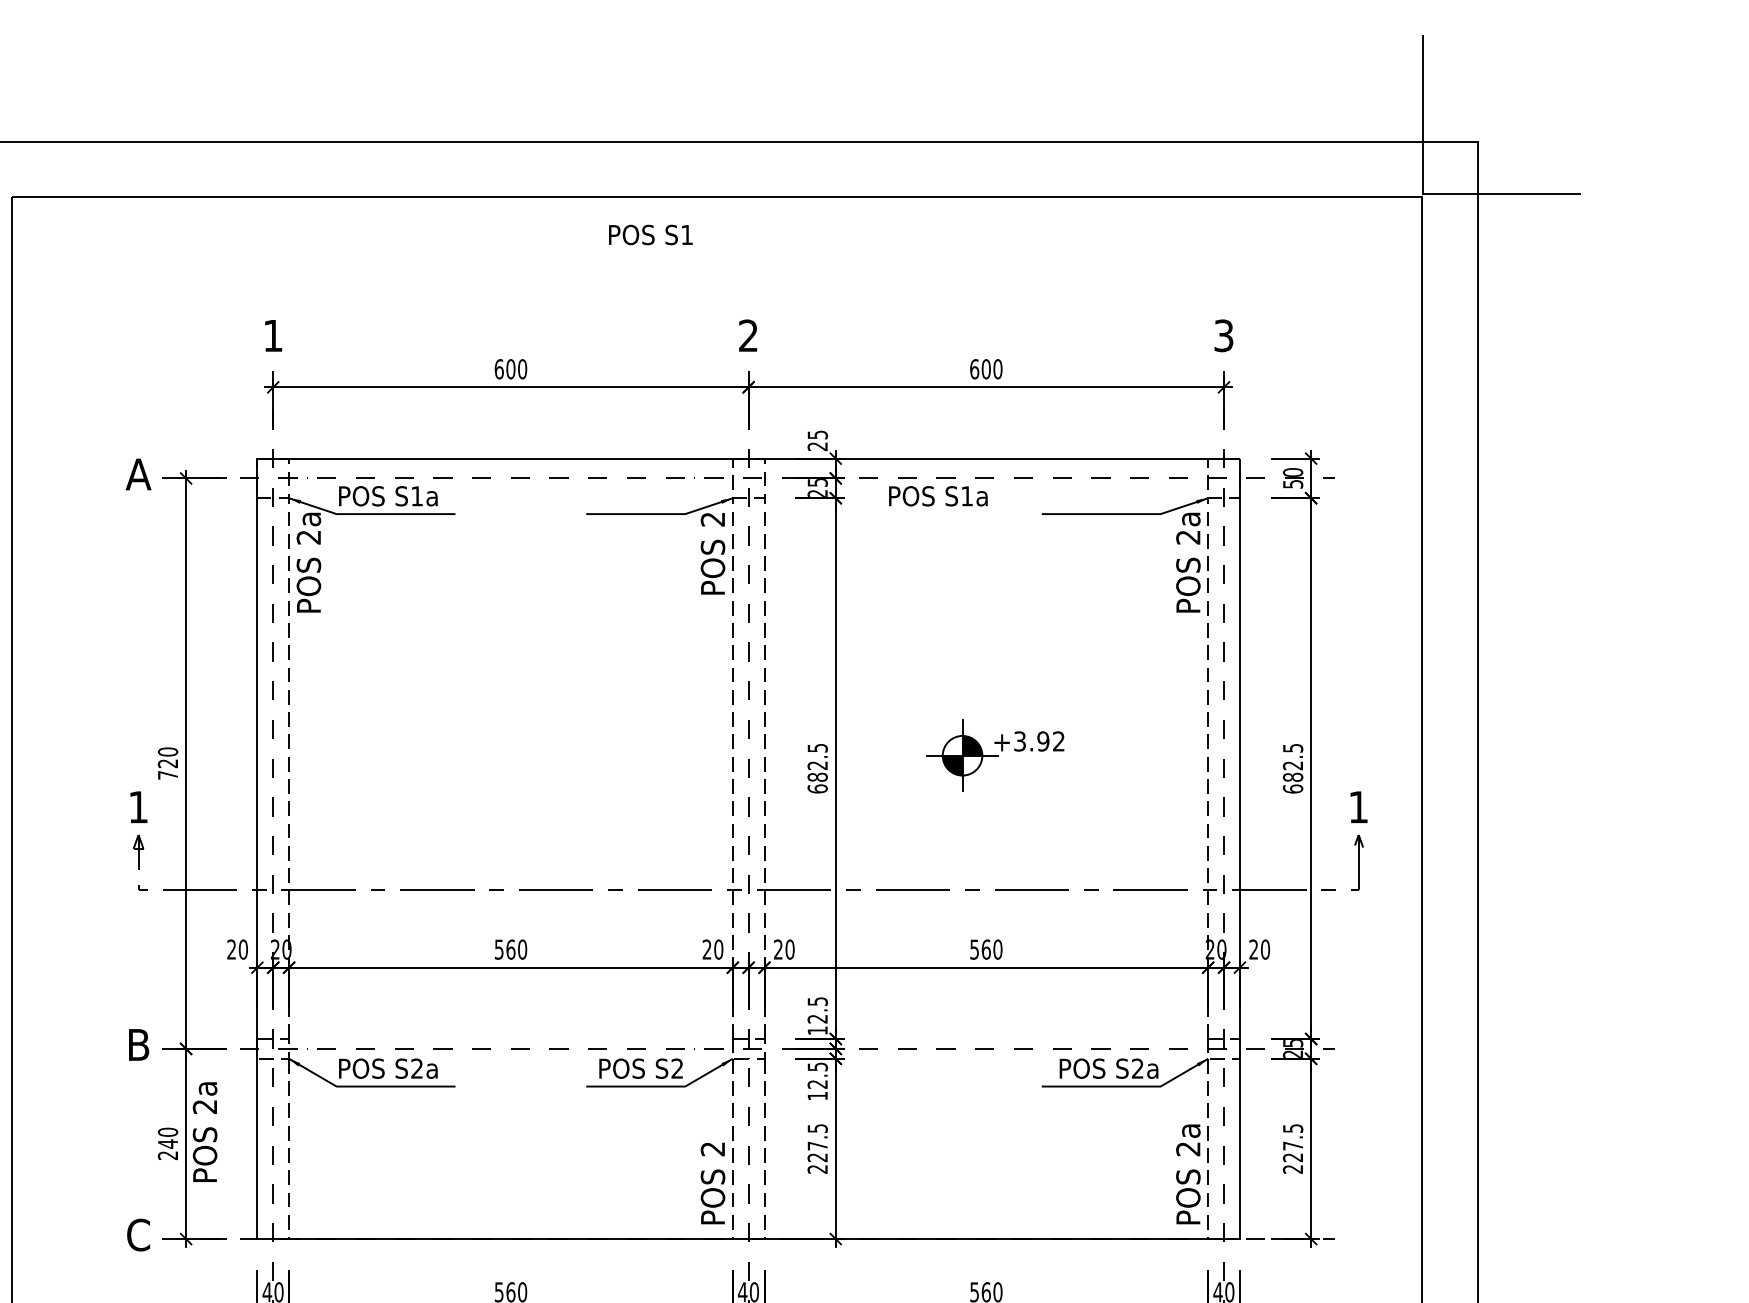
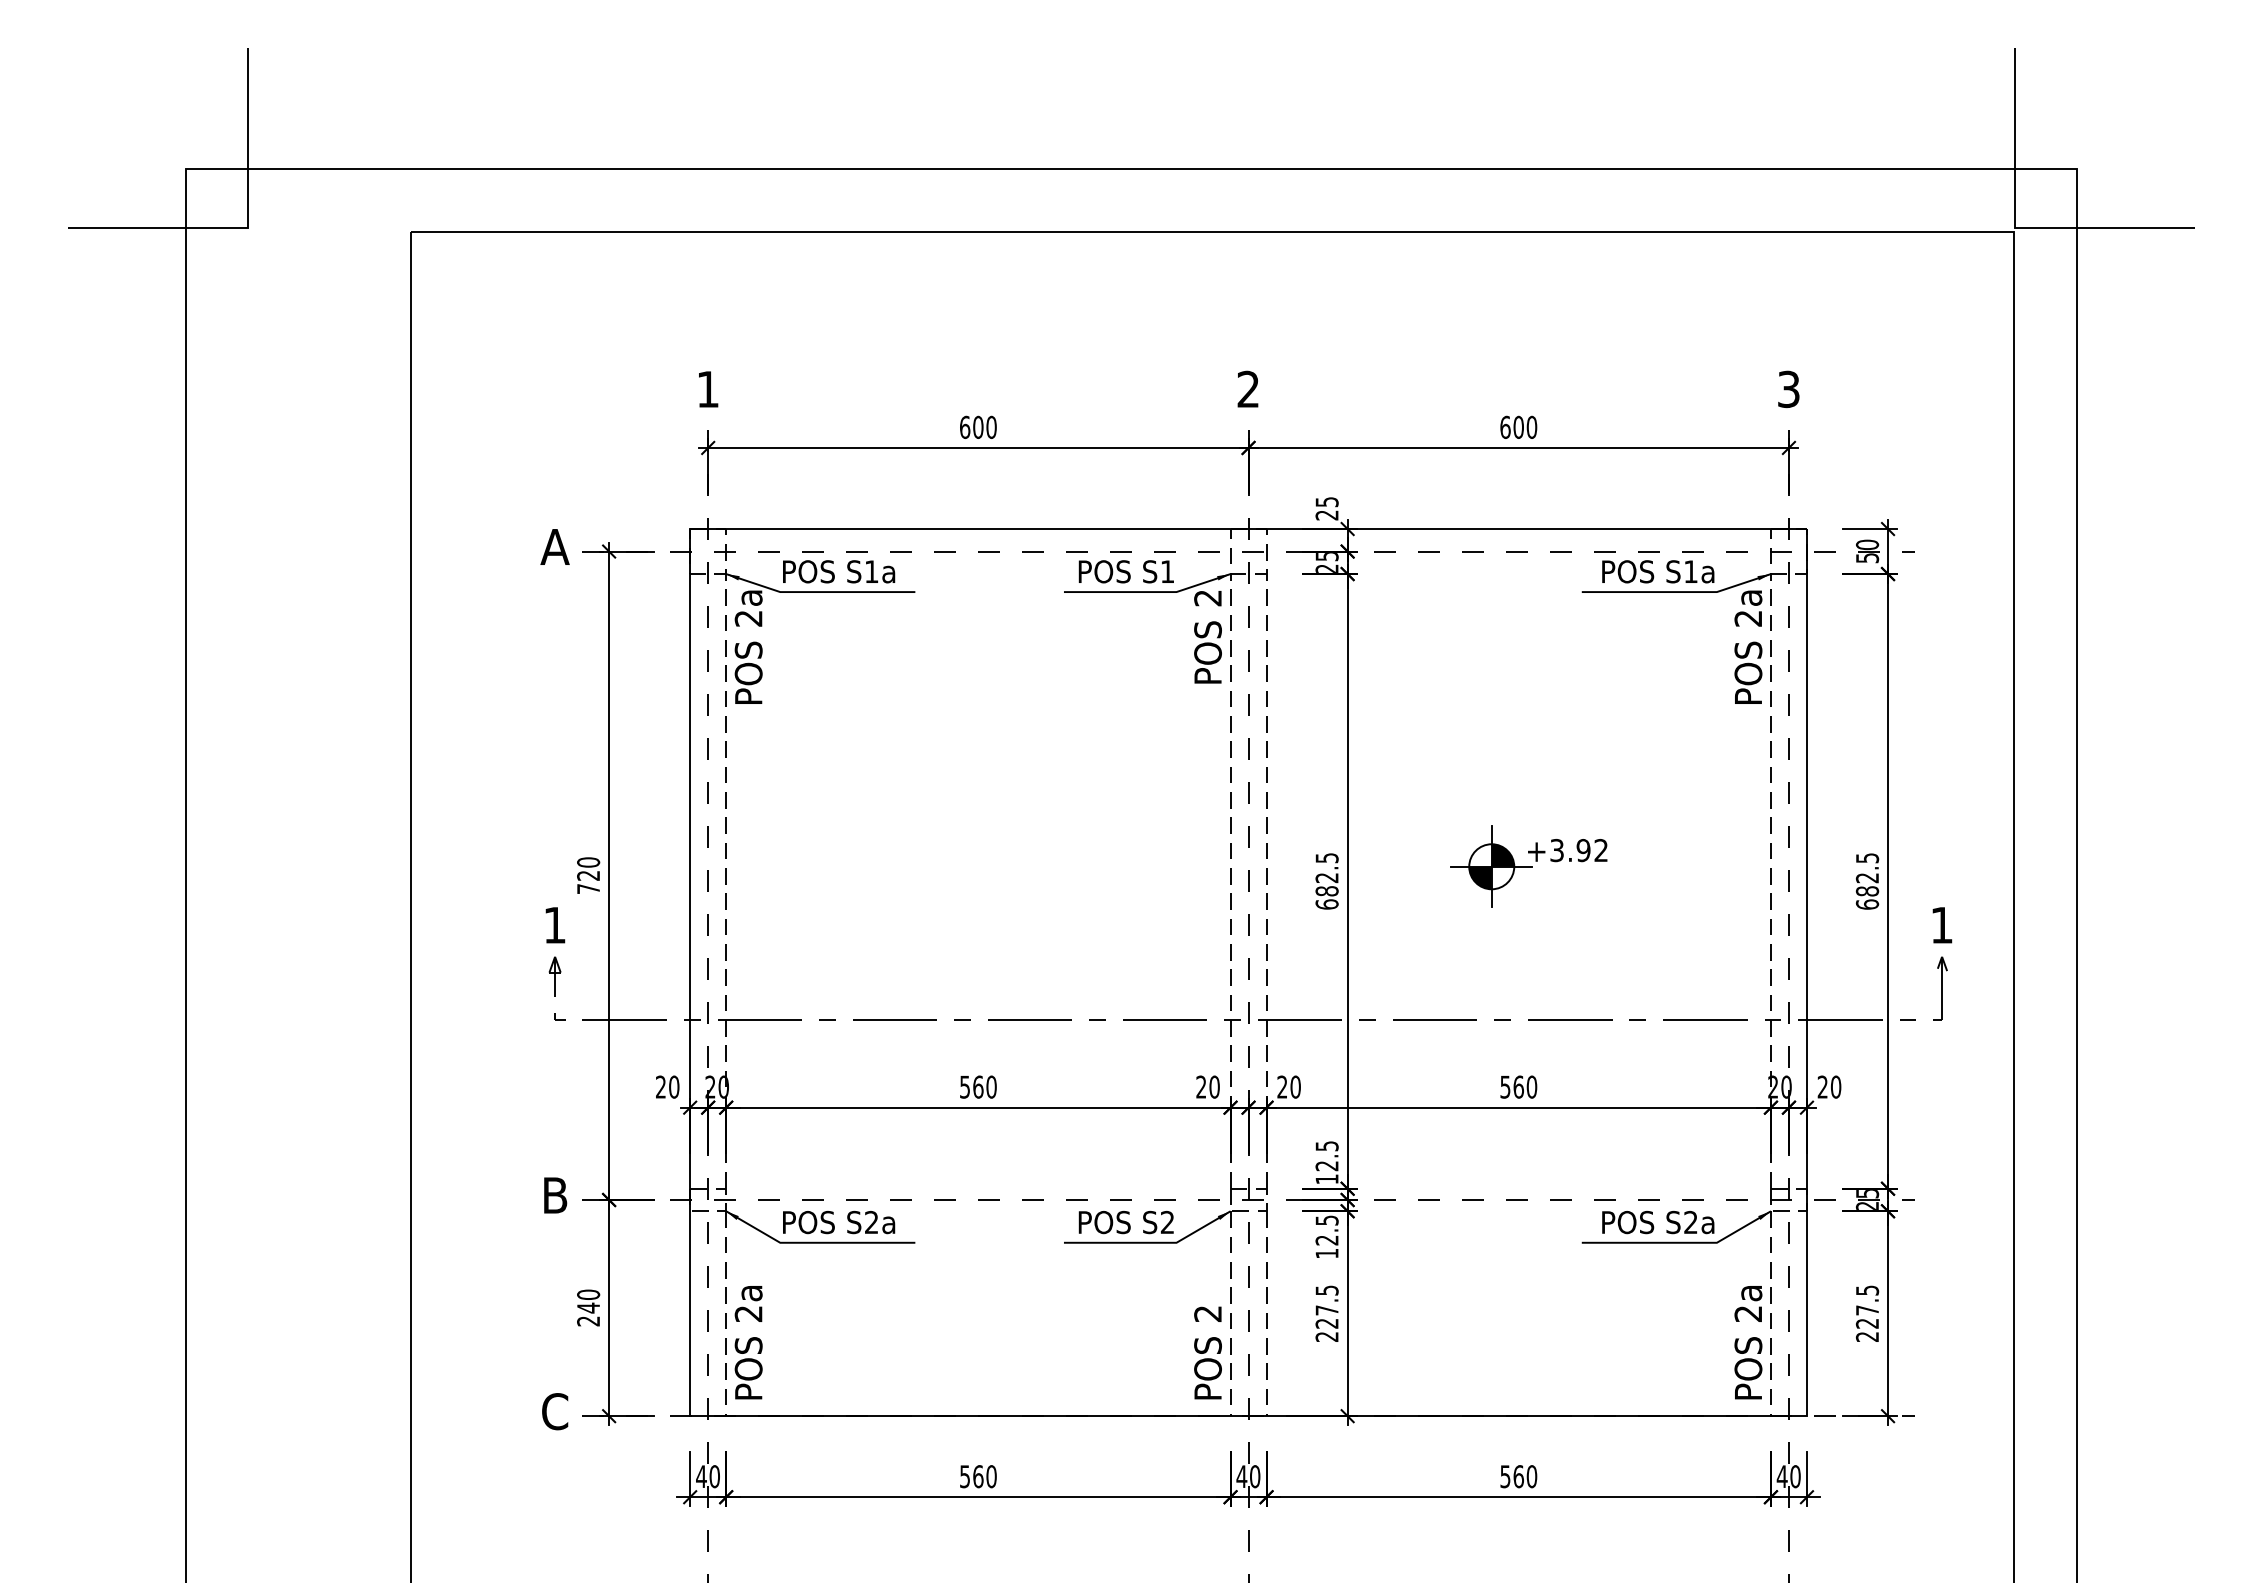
text: (650, 234) -> (1125, 571), moved
text: (938, 496) -> (1658, 571), moved
text: (204, 1132) -> (748, 1342), moved

